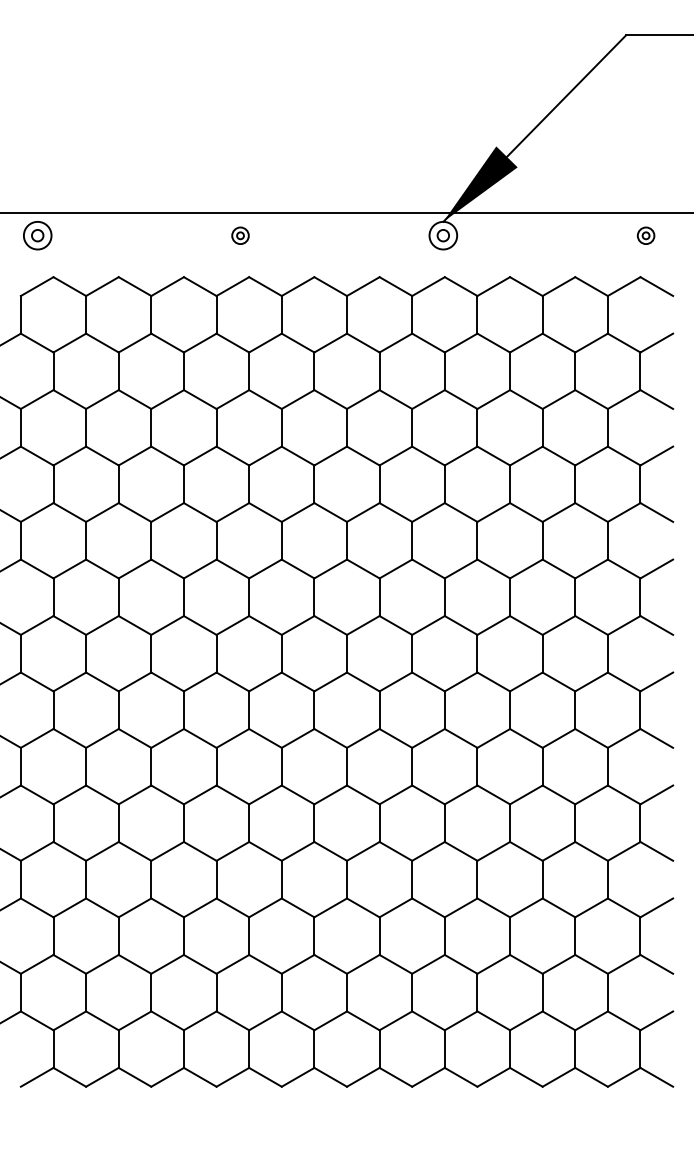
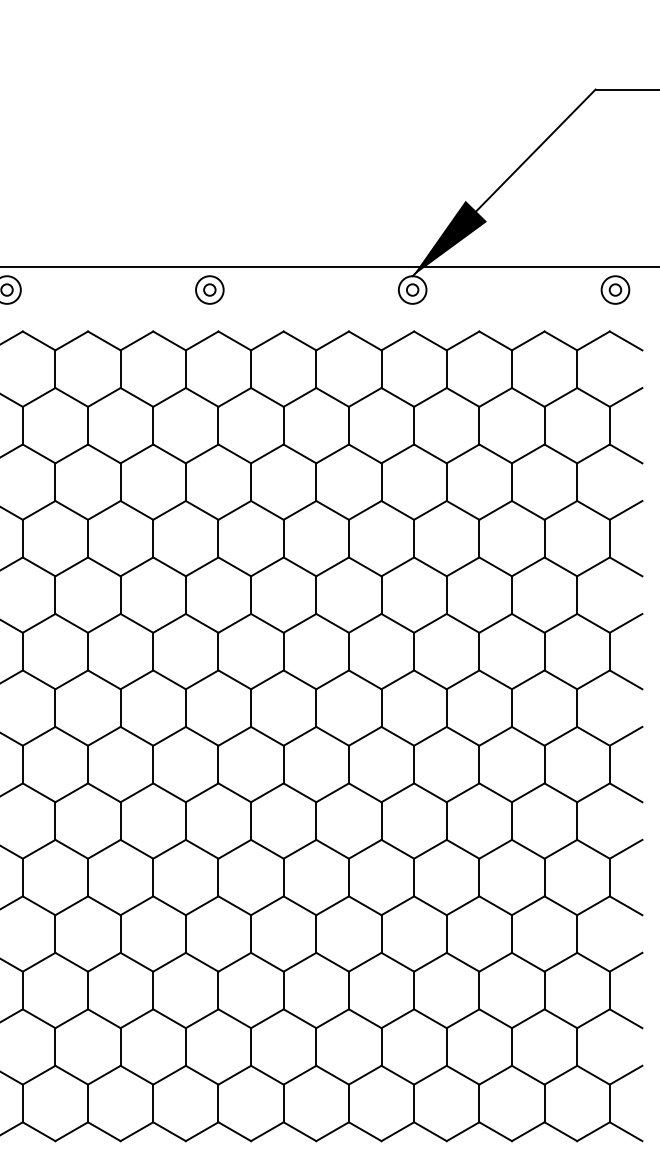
part: (240, 235) -> (209, 289), size x1.67
part: (645, 235) -> (614, 289), size x1.67

